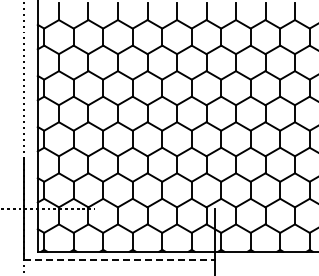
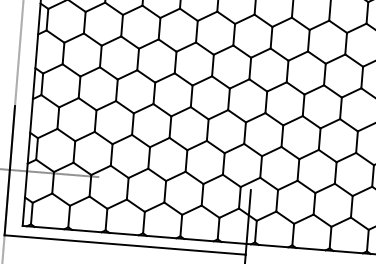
line: (119, 260) -> (125, 245), dashed -> solid

